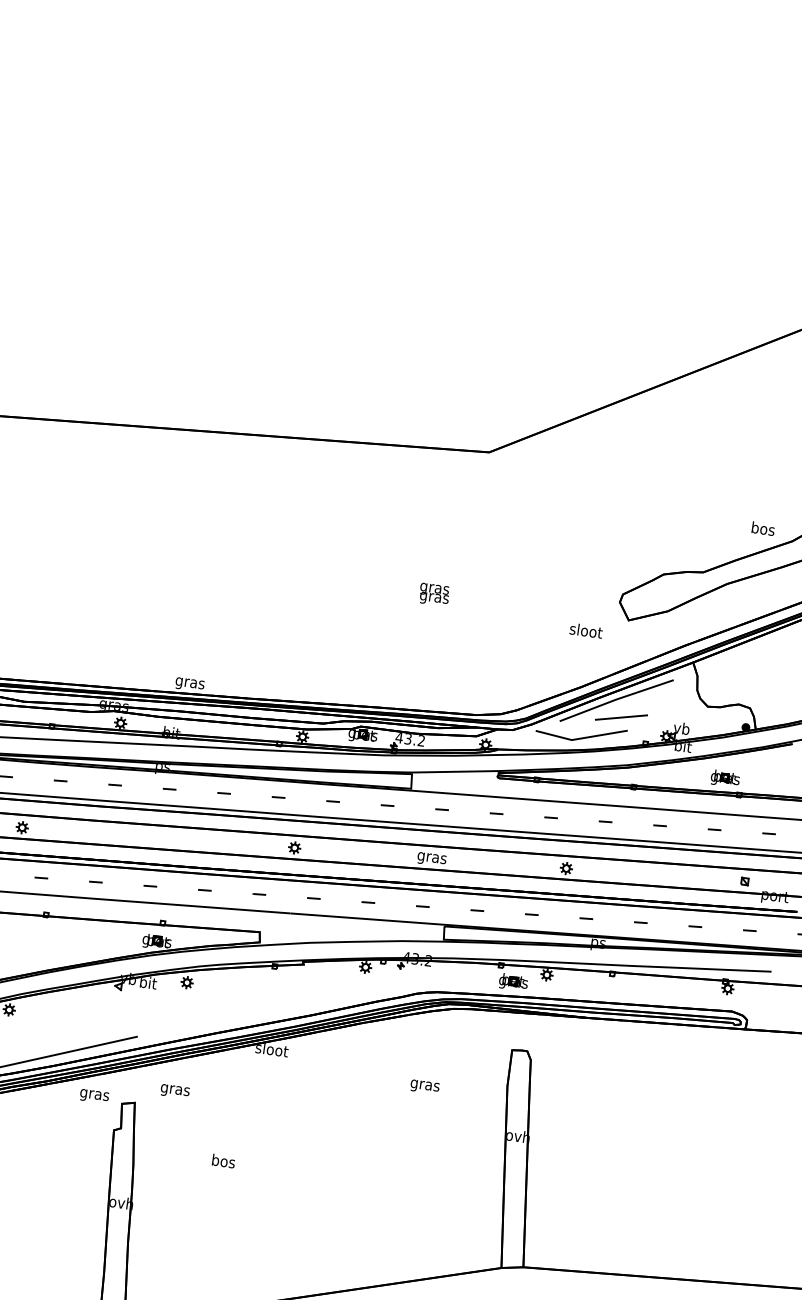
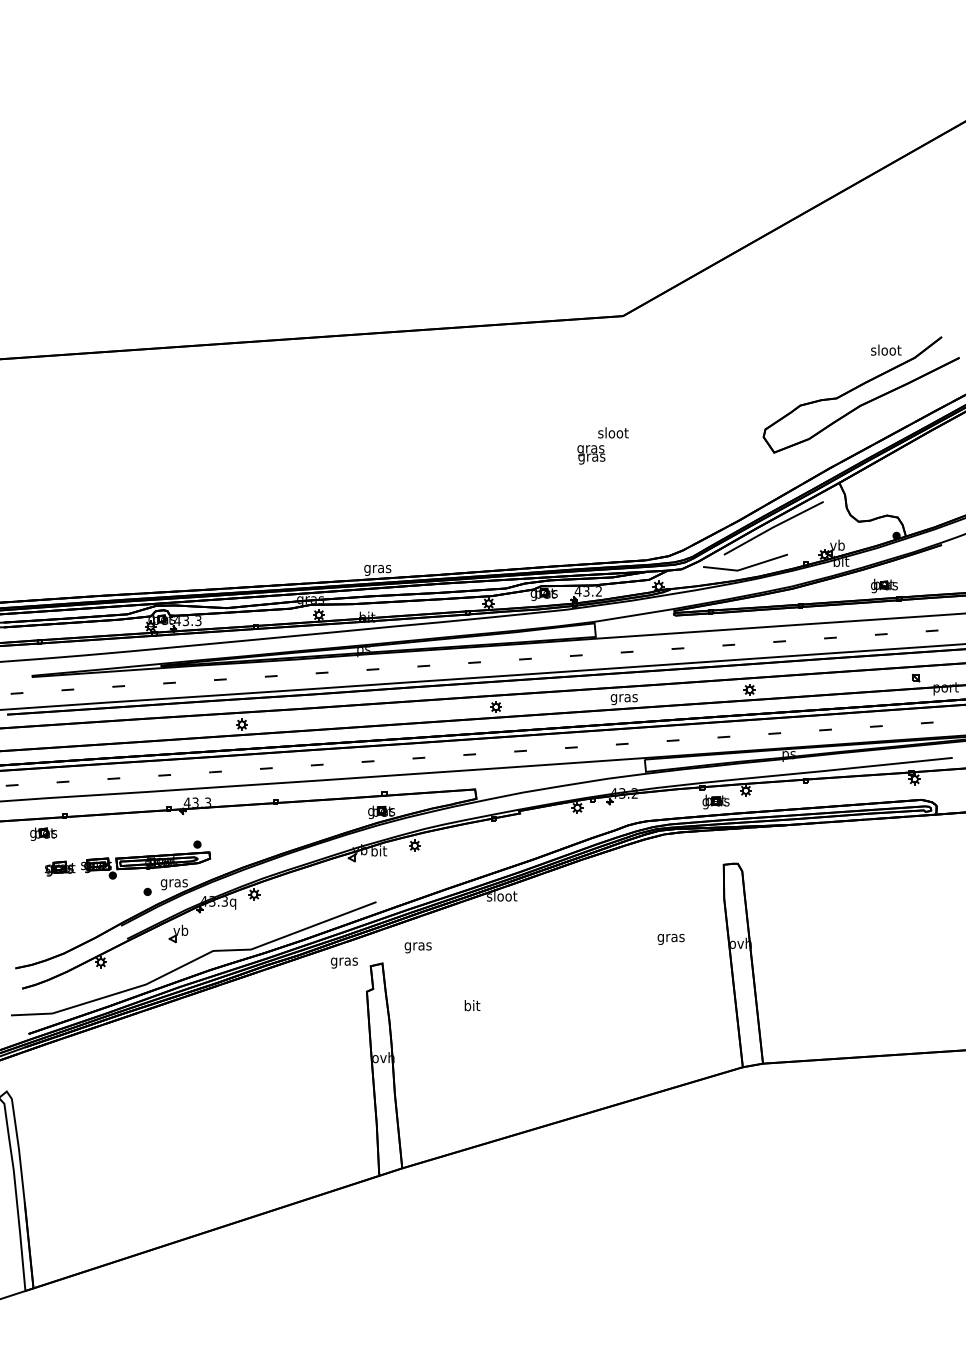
text: (763, 528) -> (886, 349), bos -> sloot
text: (586, 630) -> (613, 432), moved
line: (621, 716) -> (780, 542), removed
text: (424, 1087) -> (670, 939), moved
text: (222, 1160) -> (471, 1005), bos -> bit

